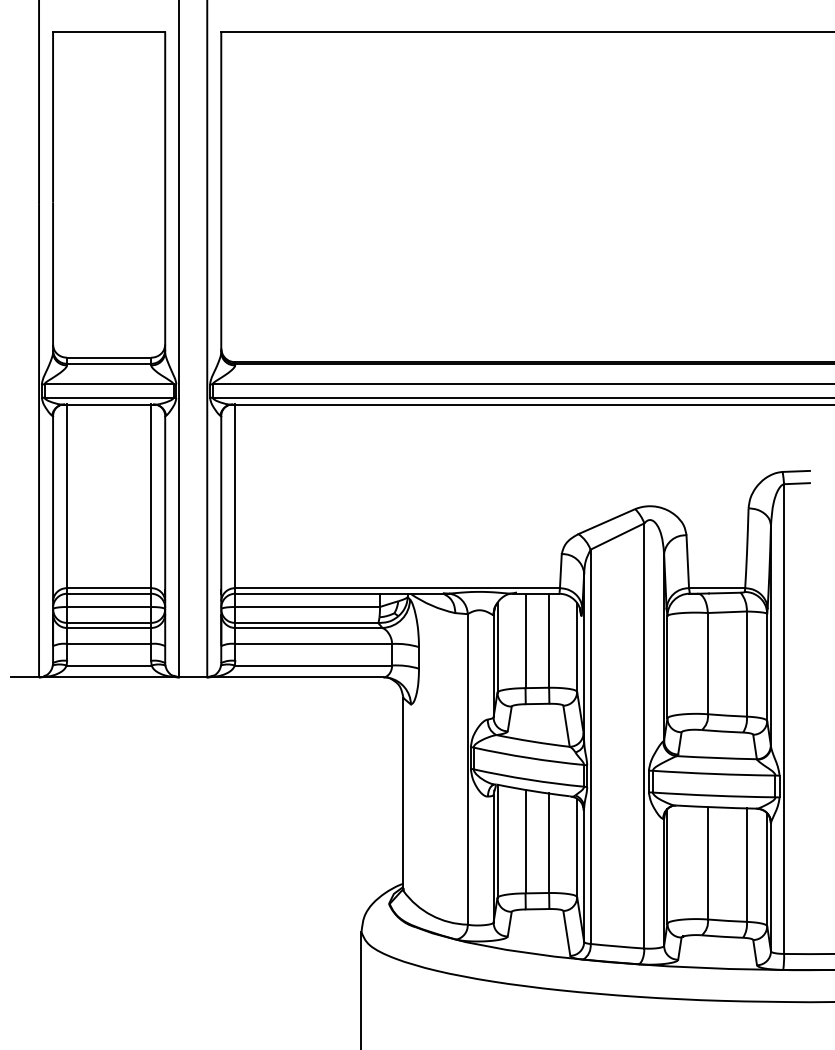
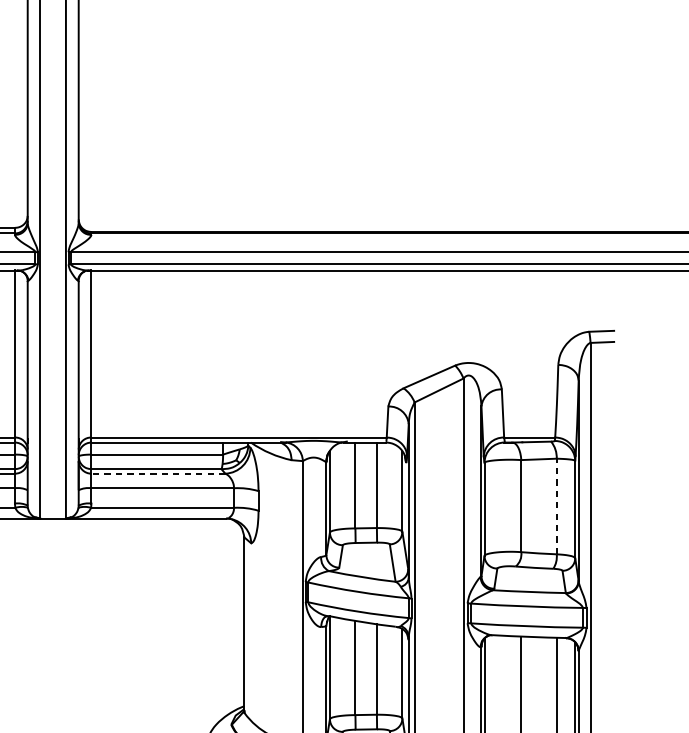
line: (308, 627) -> (158, 473), solid -> dashed
line: (746, 664) -> (556, 506), solid -> dashed

